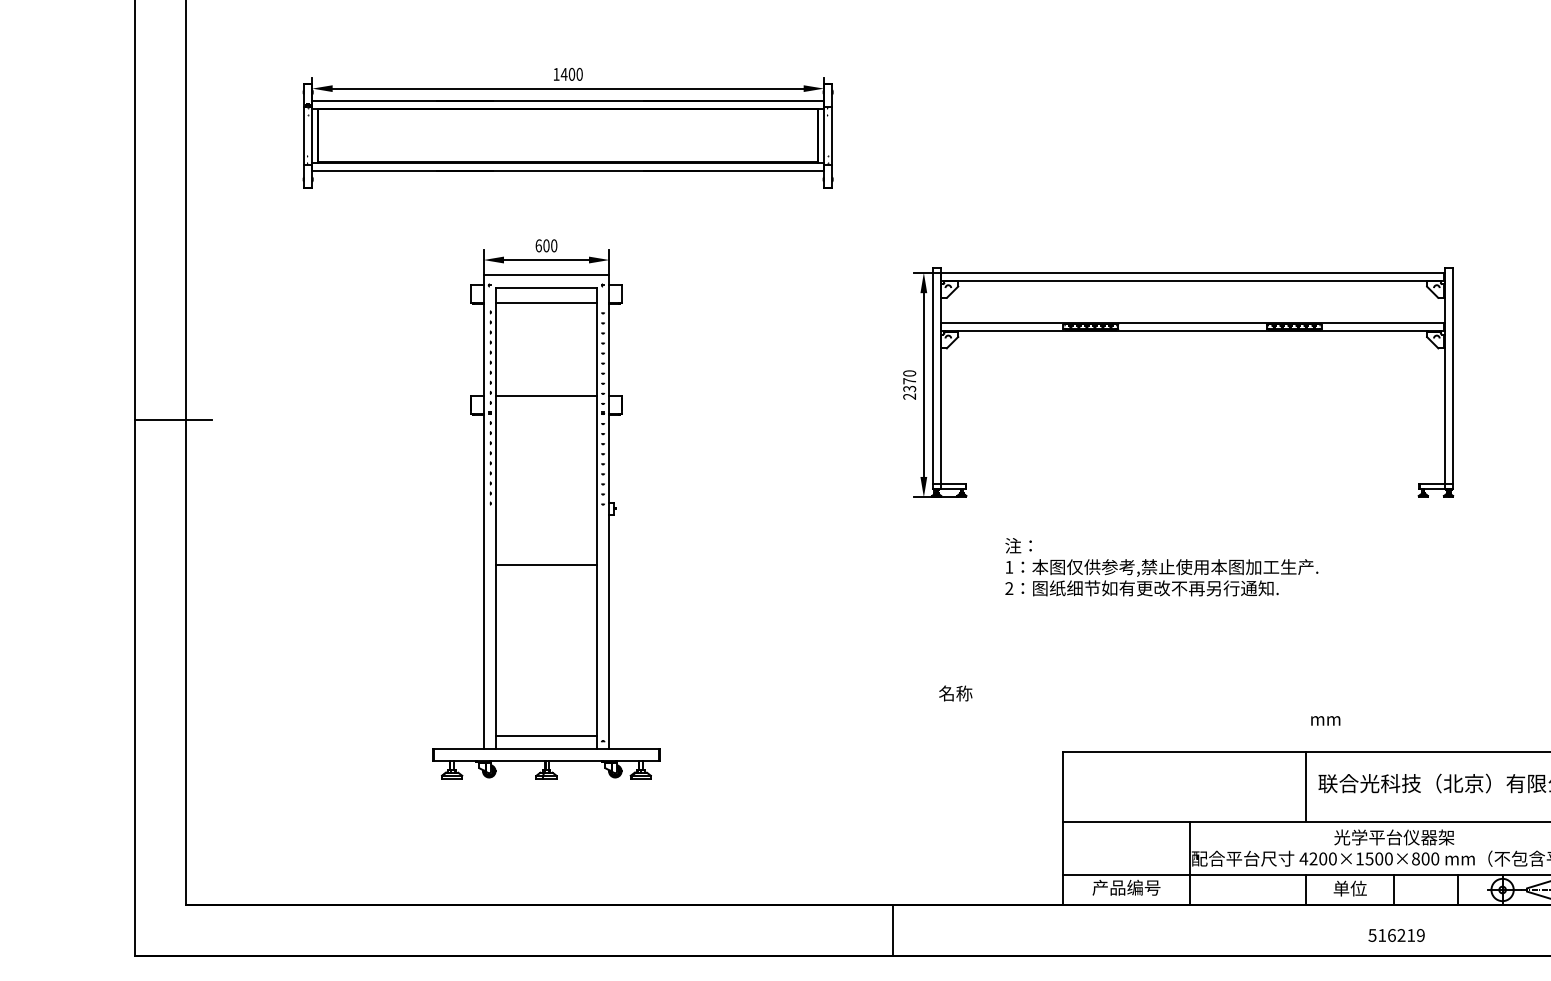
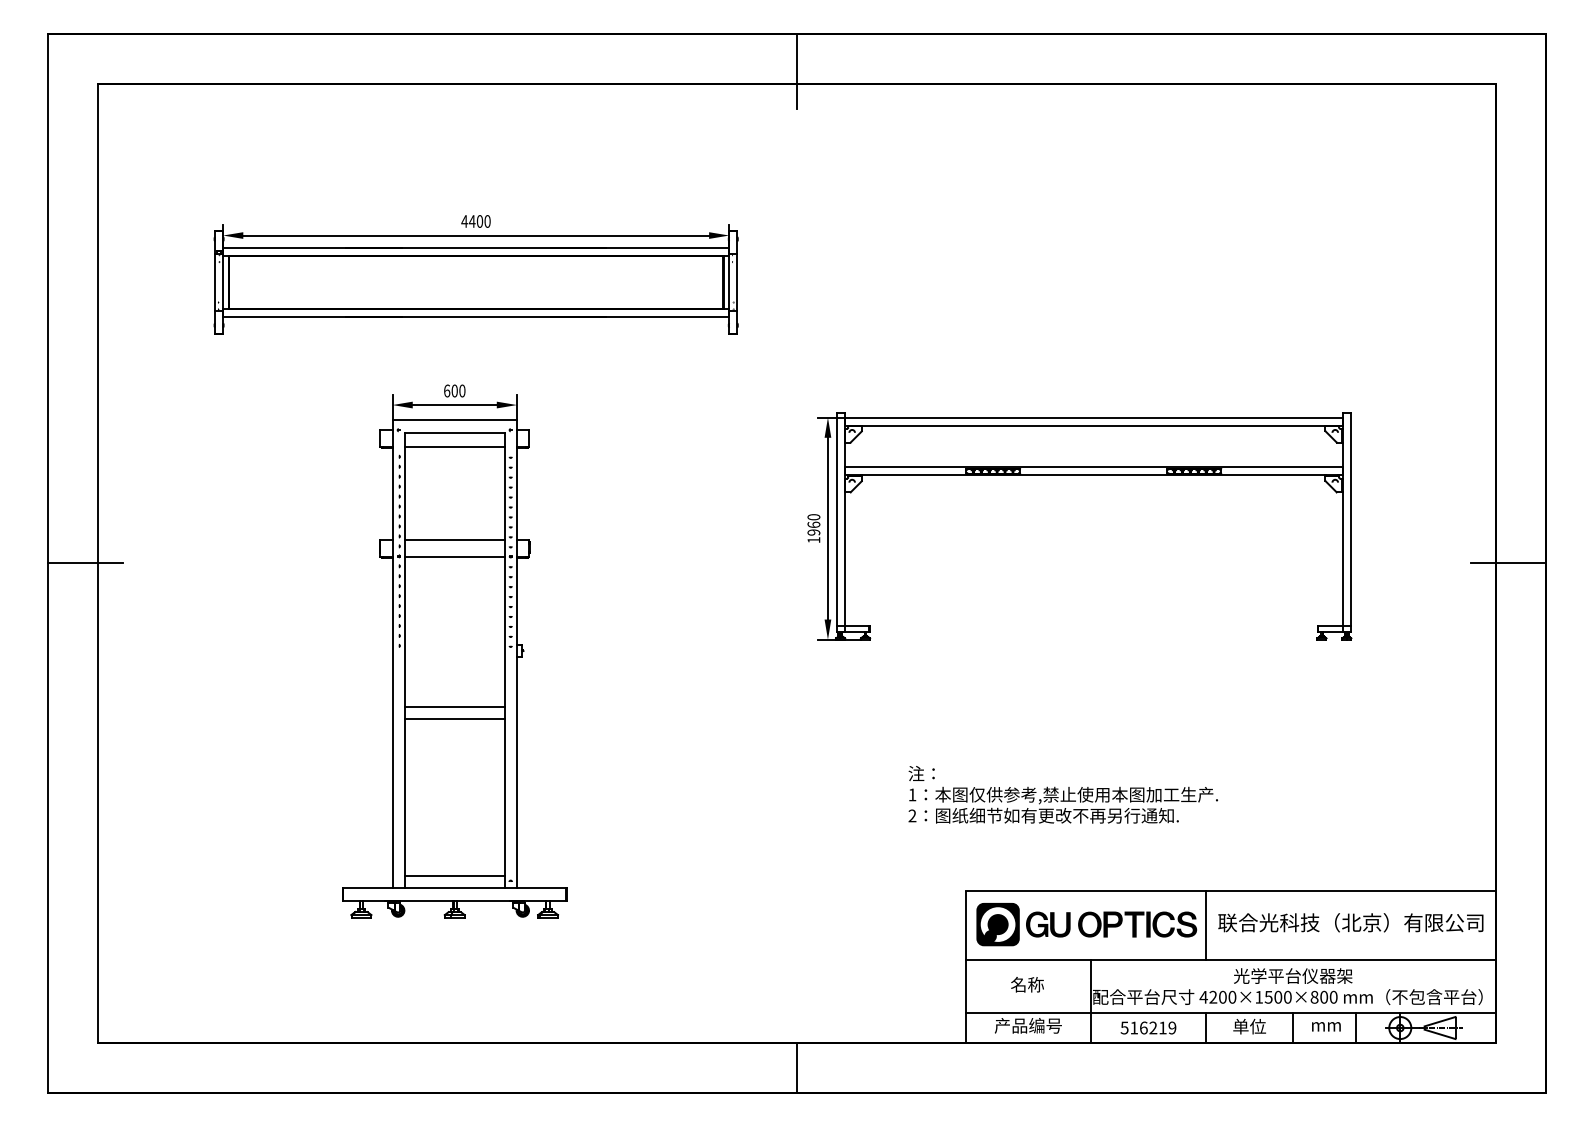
text: (556, 74) -> (464, 221), 1400 -> 4400
text: (909, 388) -> (813, 532), 2370 -> 1960
line: (546, 413) -> (454, 556), added
text: (1161, 566) -> (1062, 794), moved
line: (546, 578) -> (454, 719), added
text: (955, 693) -> (1027, 984), moved
text: (1325, 720) -> (1326, 1026), moved
part: (1185, 785) -> (1086, 924), added
text: (1396, 934) -> (1148, 1027), moved

